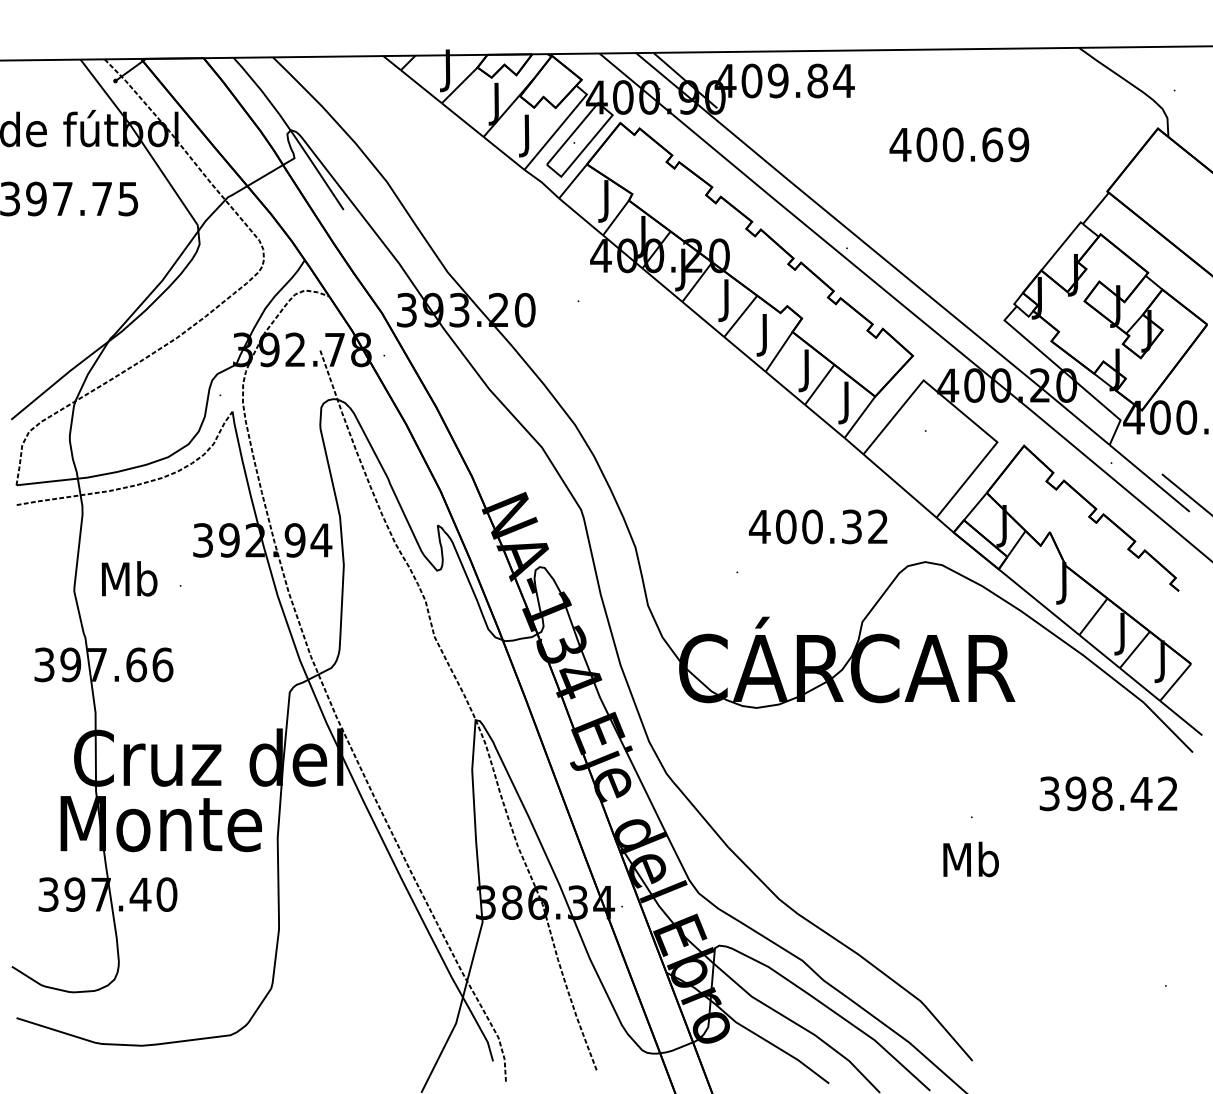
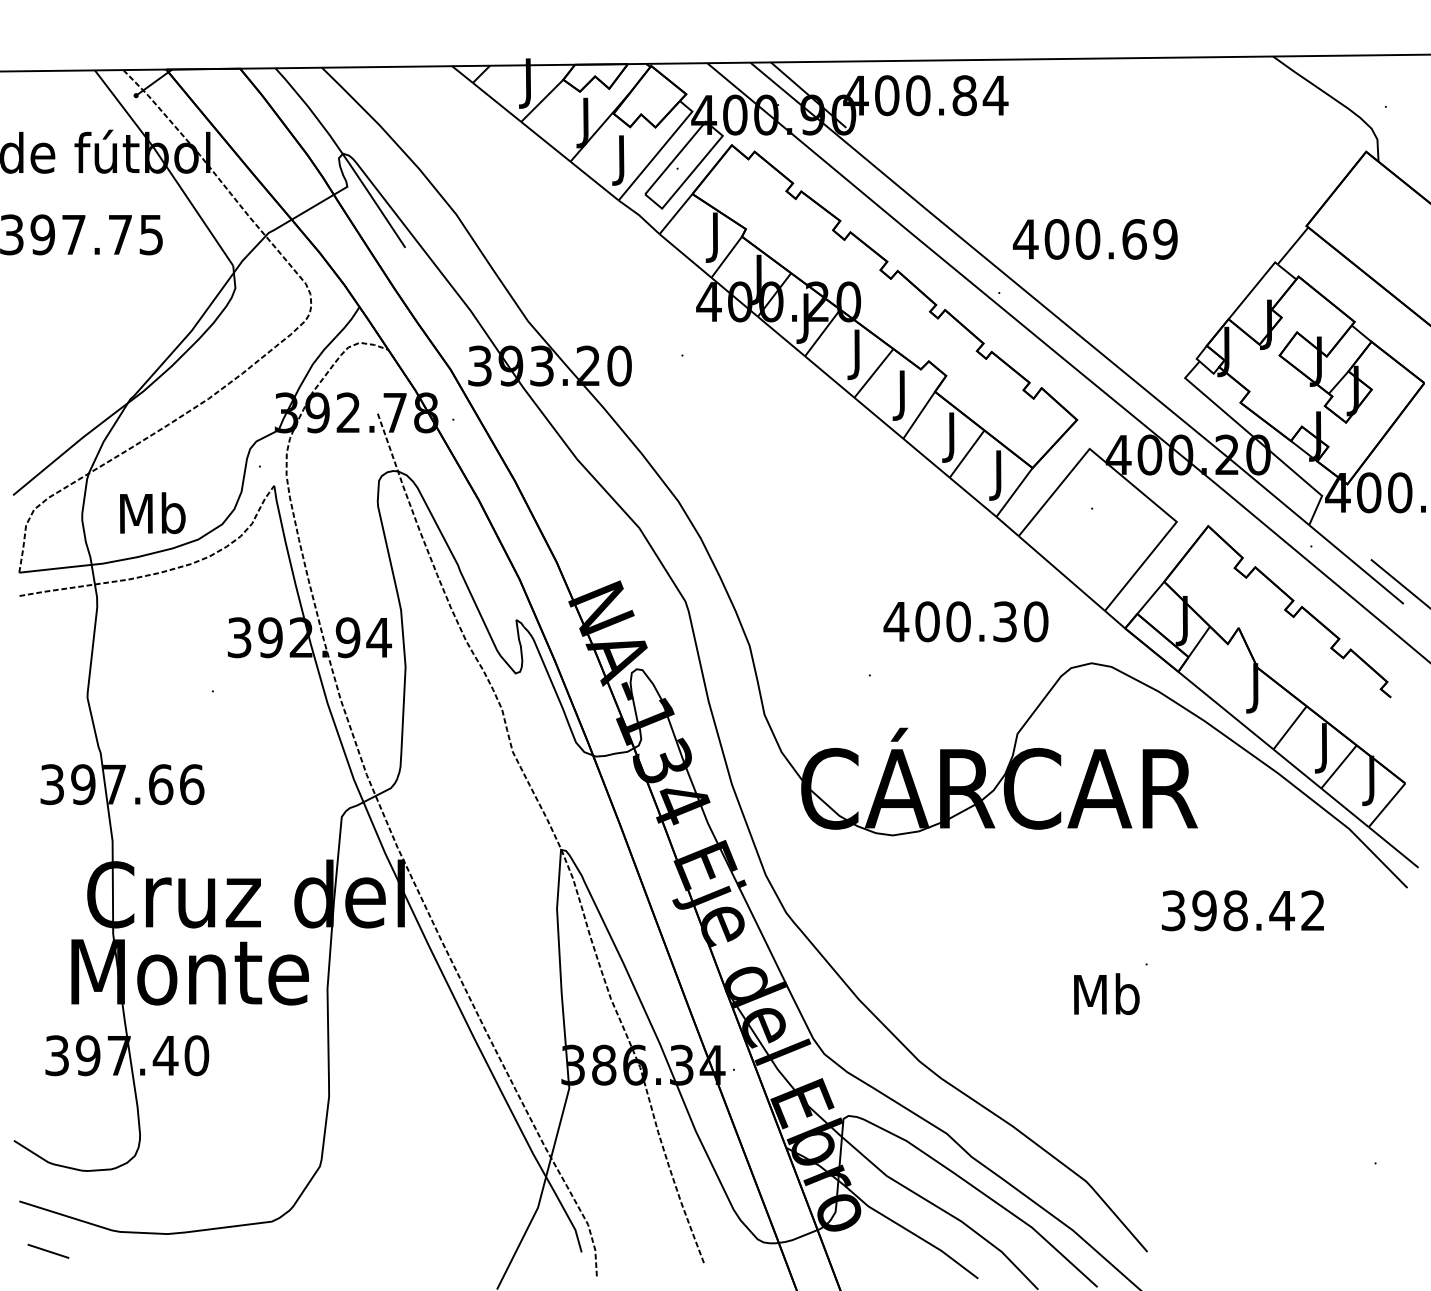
text: (777, 80) -> (917, 95), 409.84 -> 400.84
text: (959, 144) -> (1095, 238), moved
text: (878, 526) -> (1036, 621), 400.32 -> 400.30
text: (129, 578) -> (152, 512), moved
text: (1108, 793) -> (1242, 910), moved
text: (970, 859) -> (1106, 994), moved
line: (40, 1060) -> (47, 1251), added

